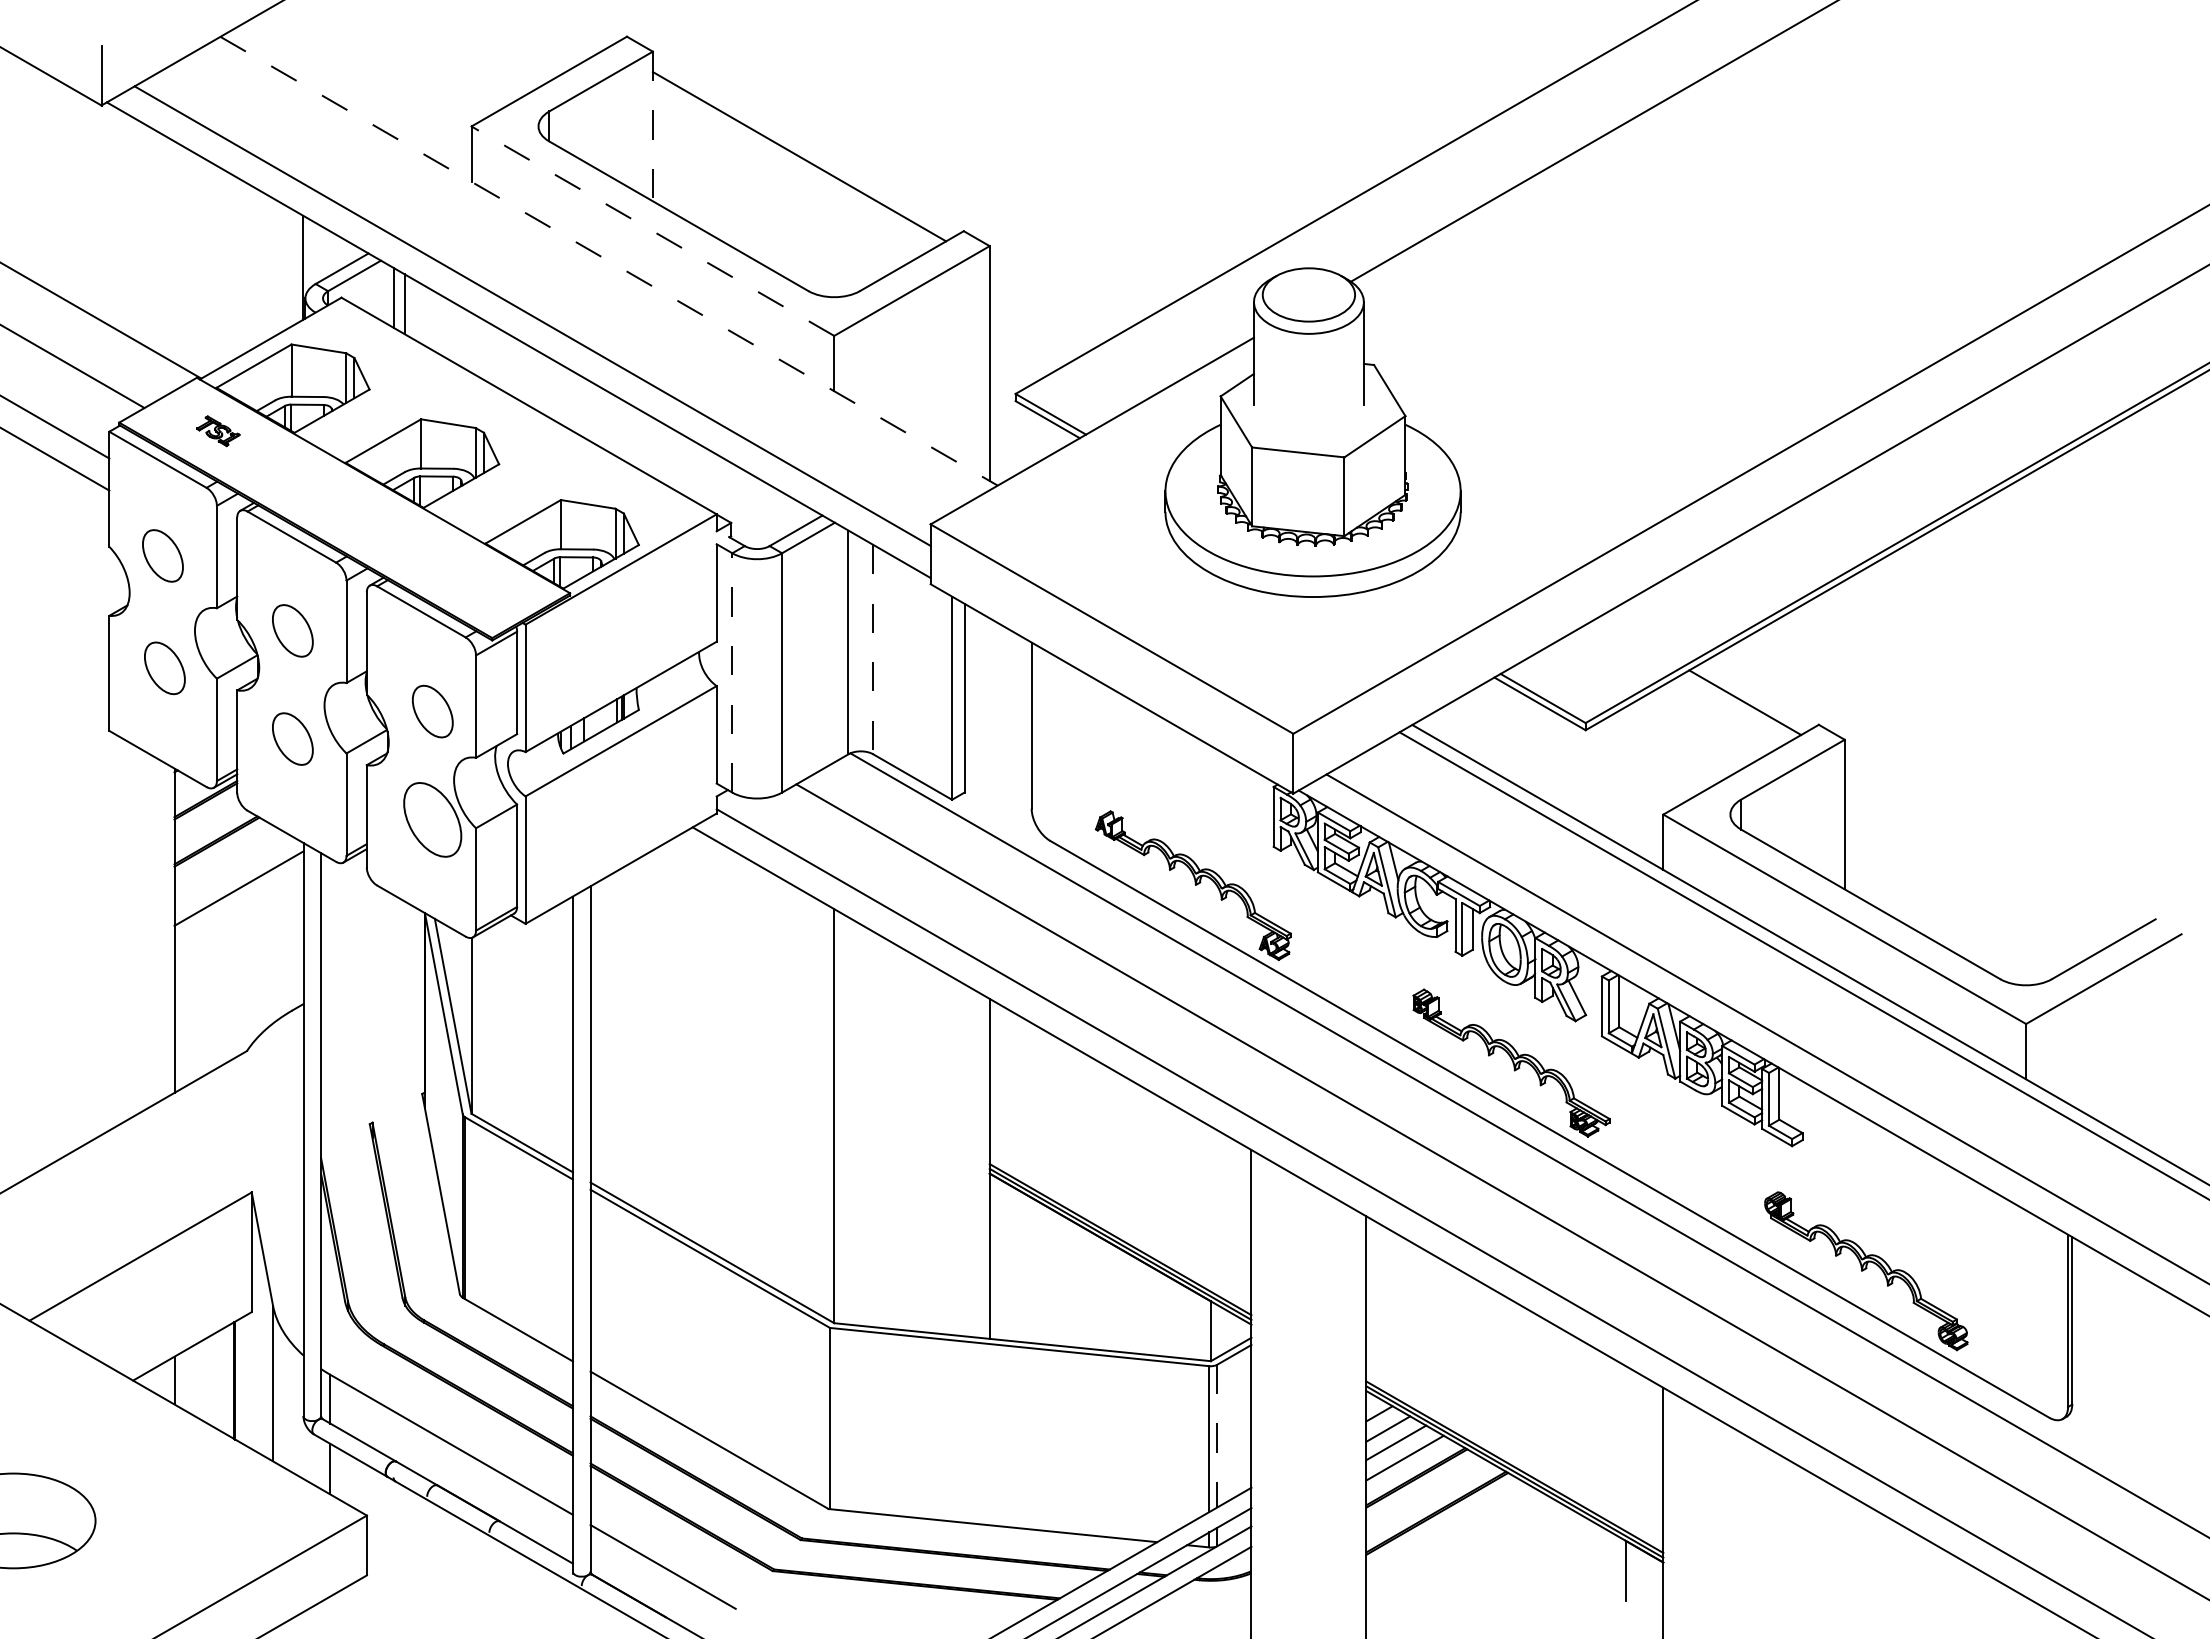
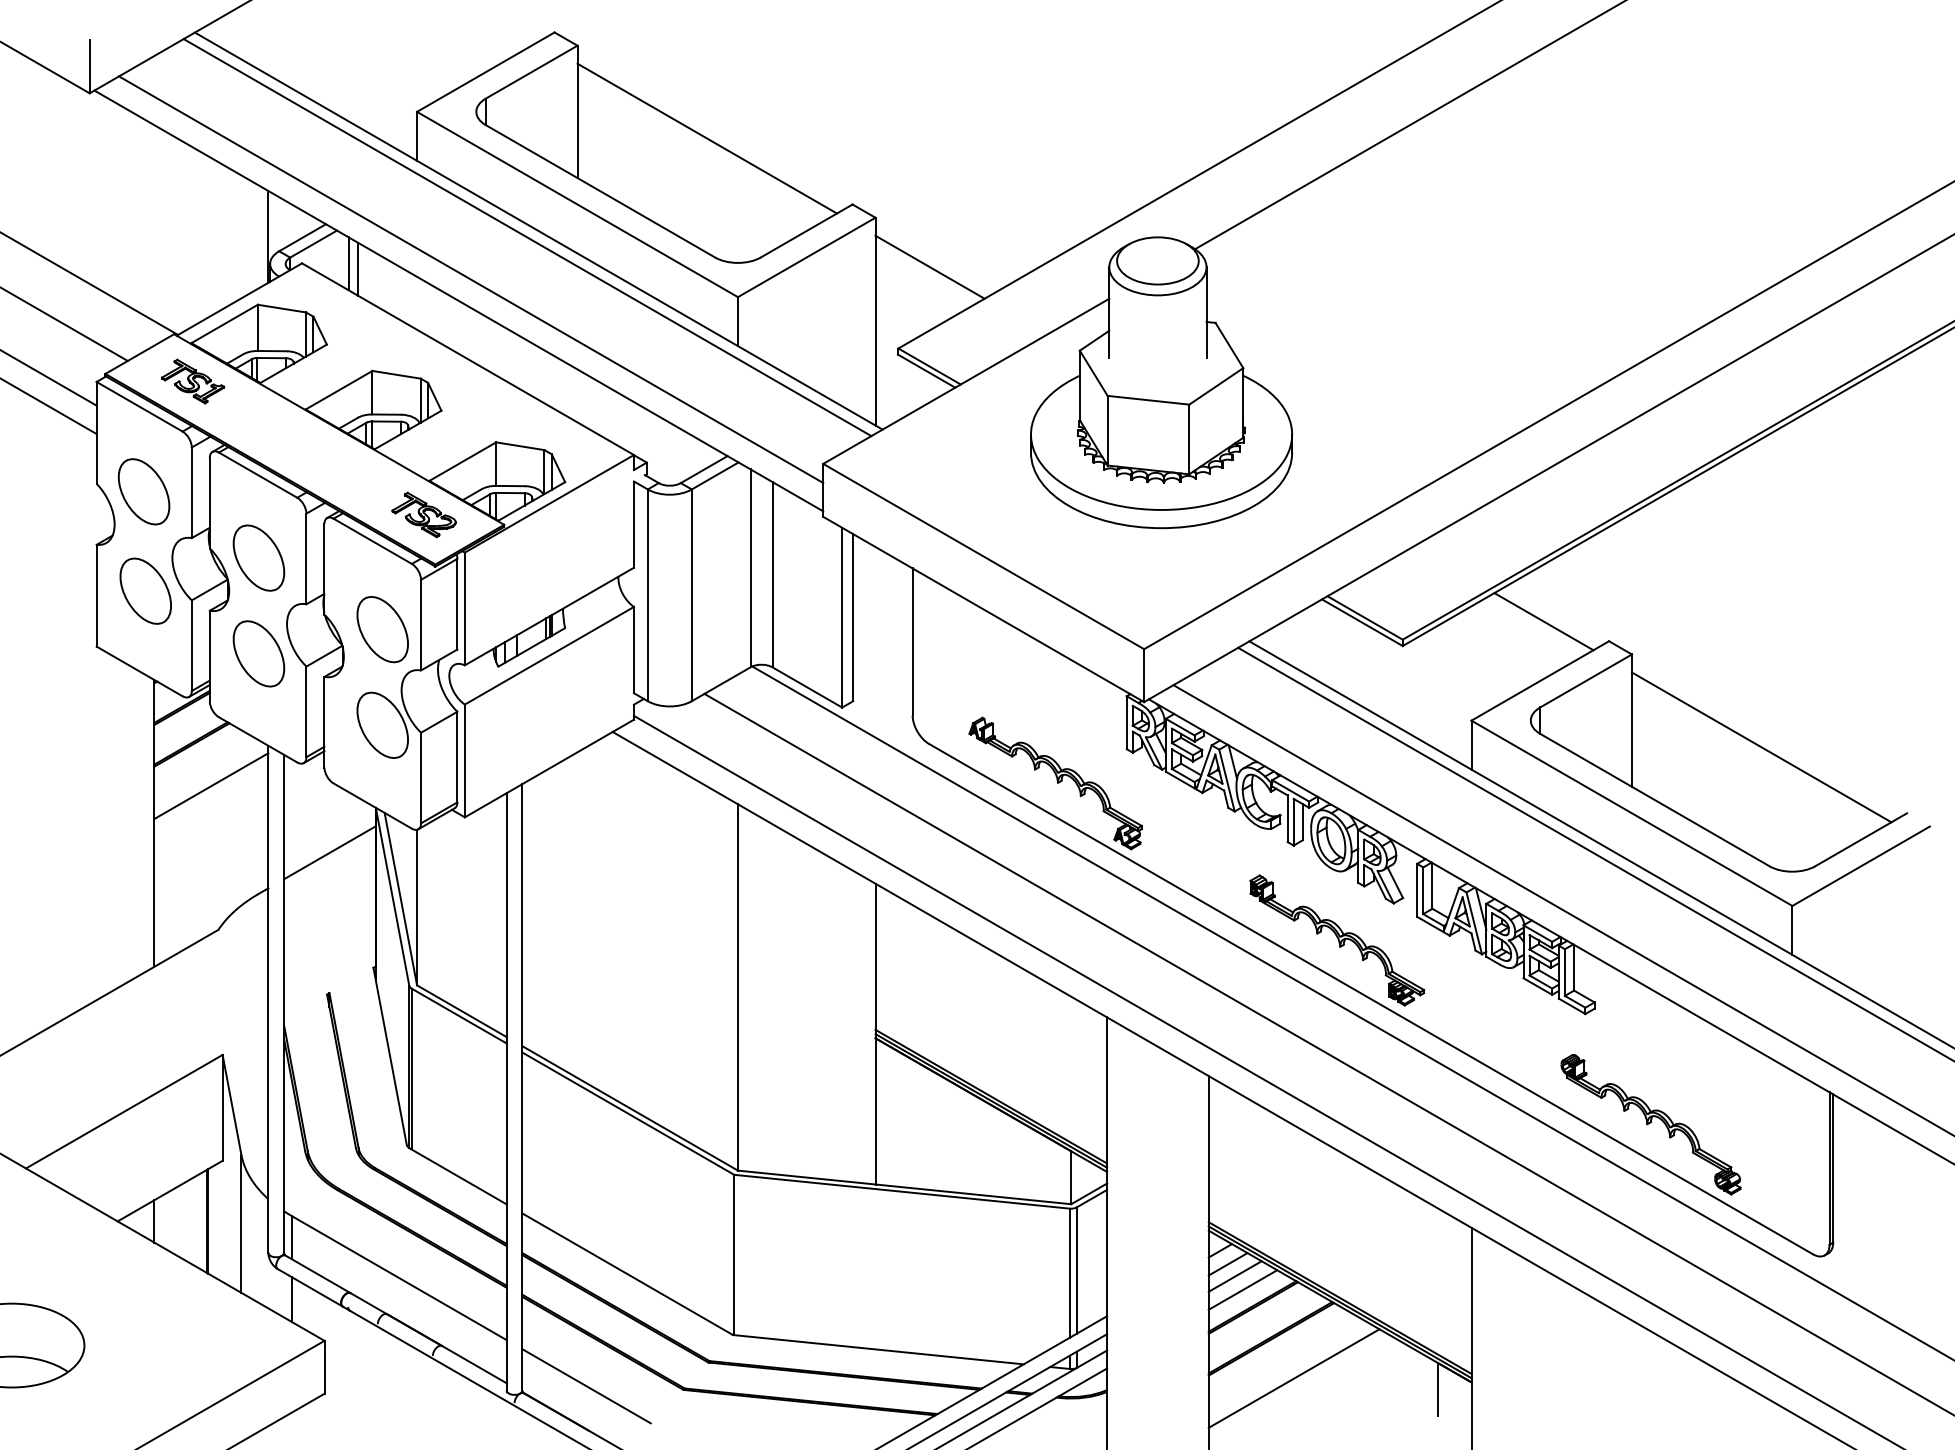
line: (652, 126) -> (577, 111), dashed -> solid
line: (652, 230) -> (577, 203), dashed -> solid
line: (609, 261) -> (539, 231), dashed -> solid
line: (596, 268) -> (527, 237), added
line: (1051, 301) -> (930, 266), added
part: (218, 430) -> (193, 380), size x1.67
part: (162, 555) -> (143, 491), size x1.43
part: (478, 582) -> (423, 515), added
part: (292, 630) -> (258, 557), size x1.43
line: (873, 649) -> (772, 574), dashed -> solid
part: (164, 668) -> (145, 591), size x1.43
line: (732, 672) -> (647, 594), dashed -> solid
part: (432, 711) -> (382, 629), size x1.43
part: (292, 738) -> (258, 653), size x1.43
line: (1991, 844) -> (1761, 747), added
line: (372, 963) -> (329, 852), added
line: (1217, 1436) -> (1077, 1270), dashed -> solid
line: (1462, 1557) -> (1293, 1377), added

